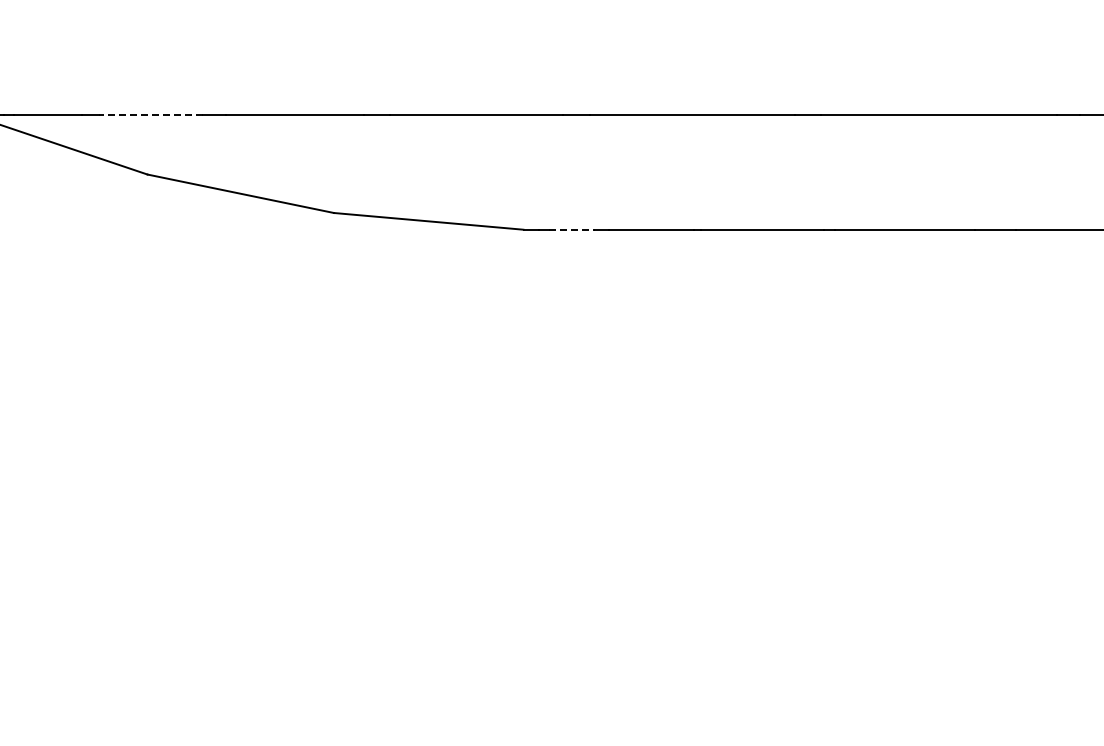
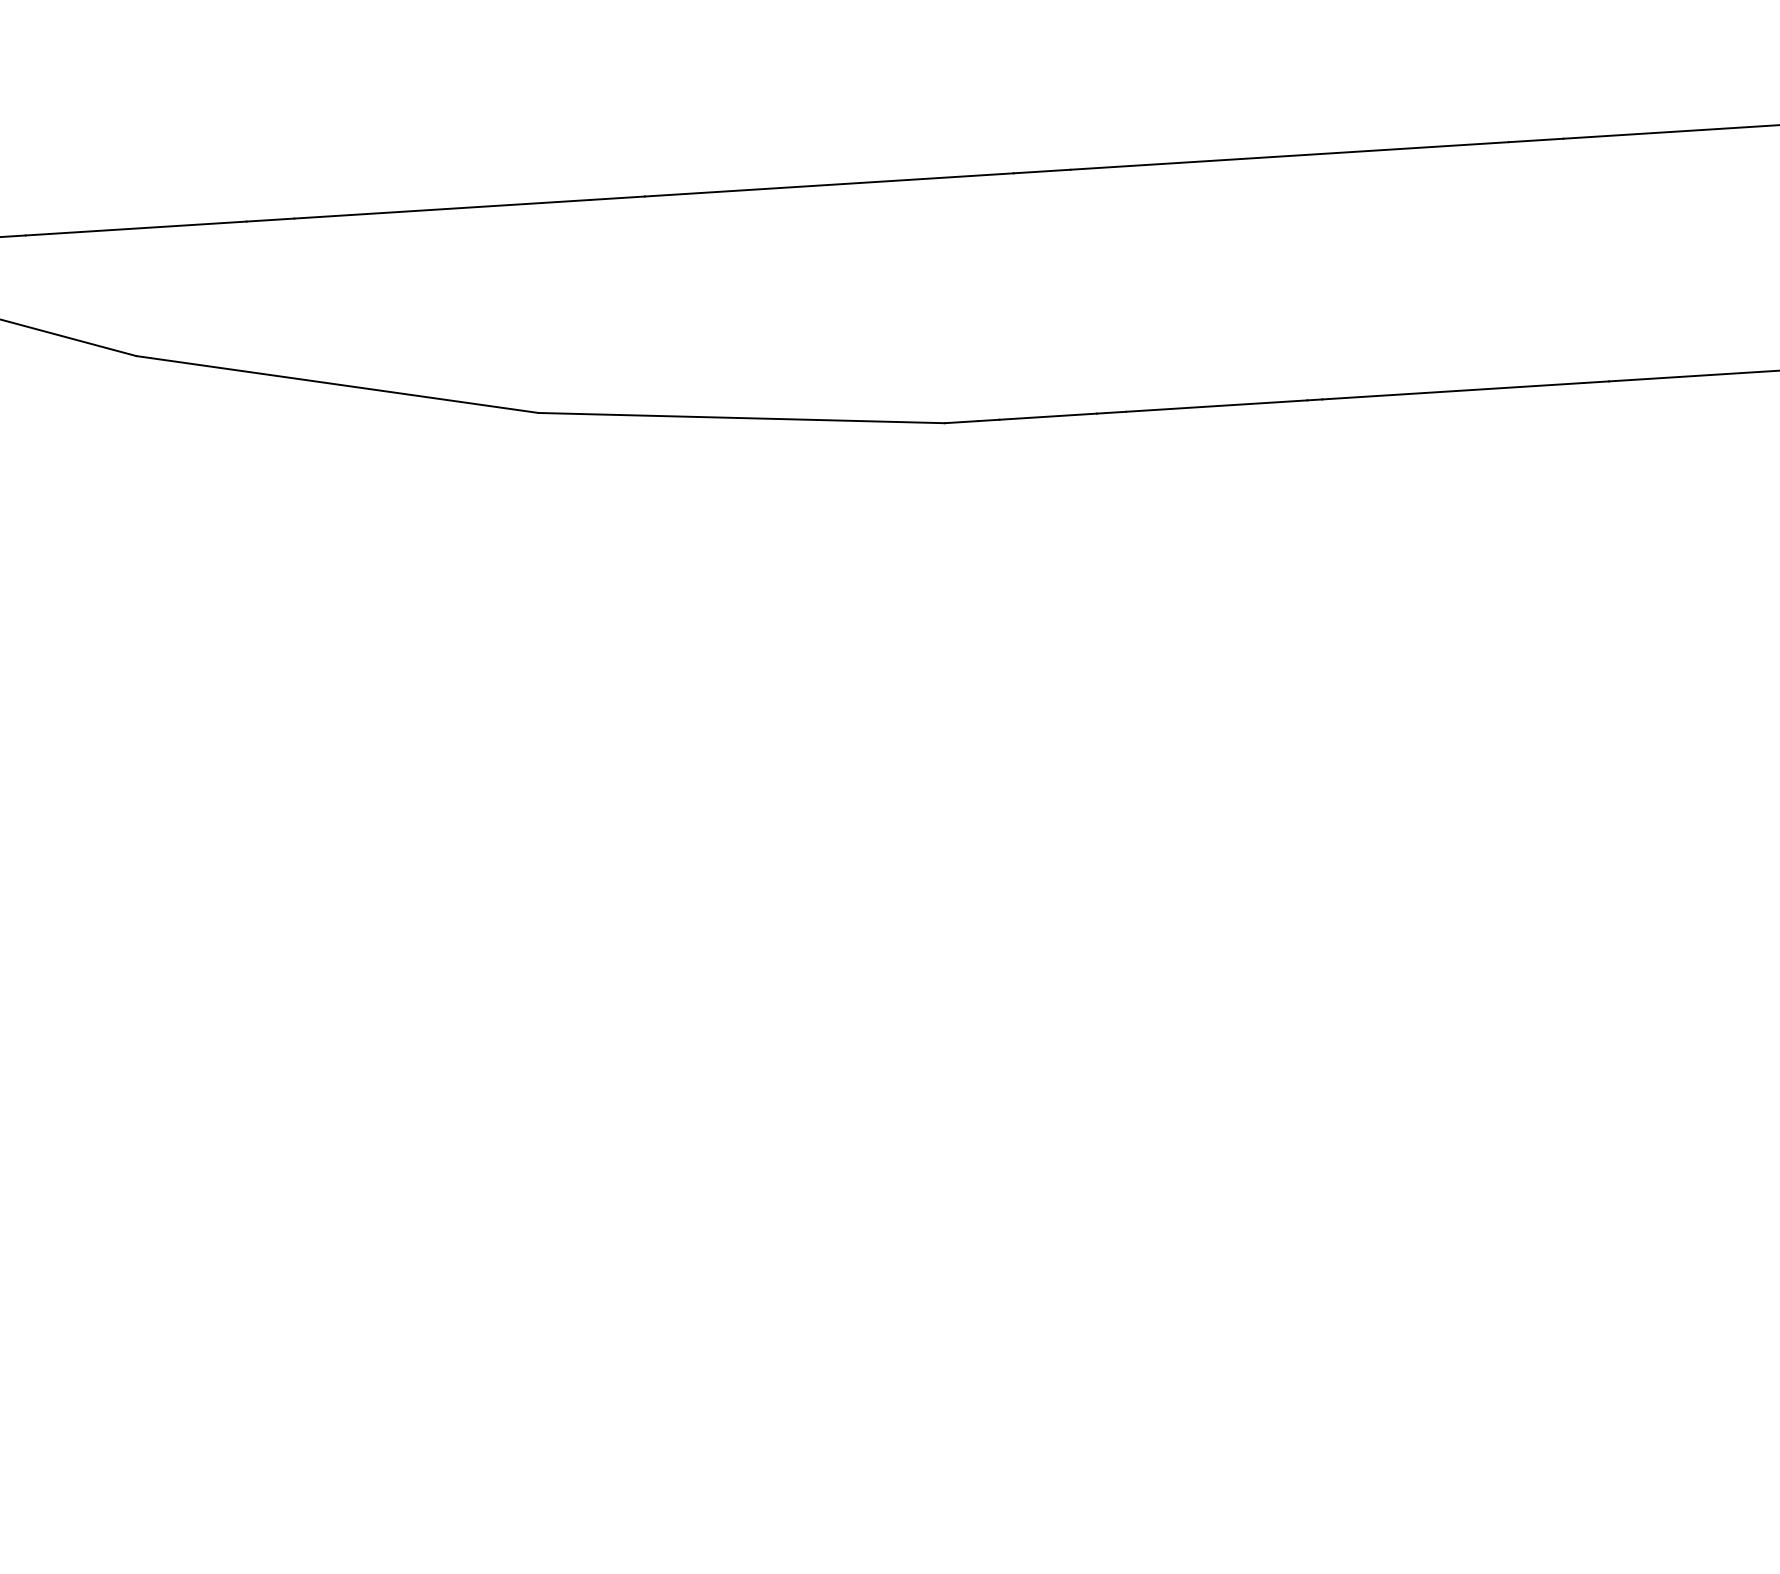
line: (151, 114) -> (136, 227), dashed -> solid
line: (572, 229) -> (1049, 416), dashed -> solid

